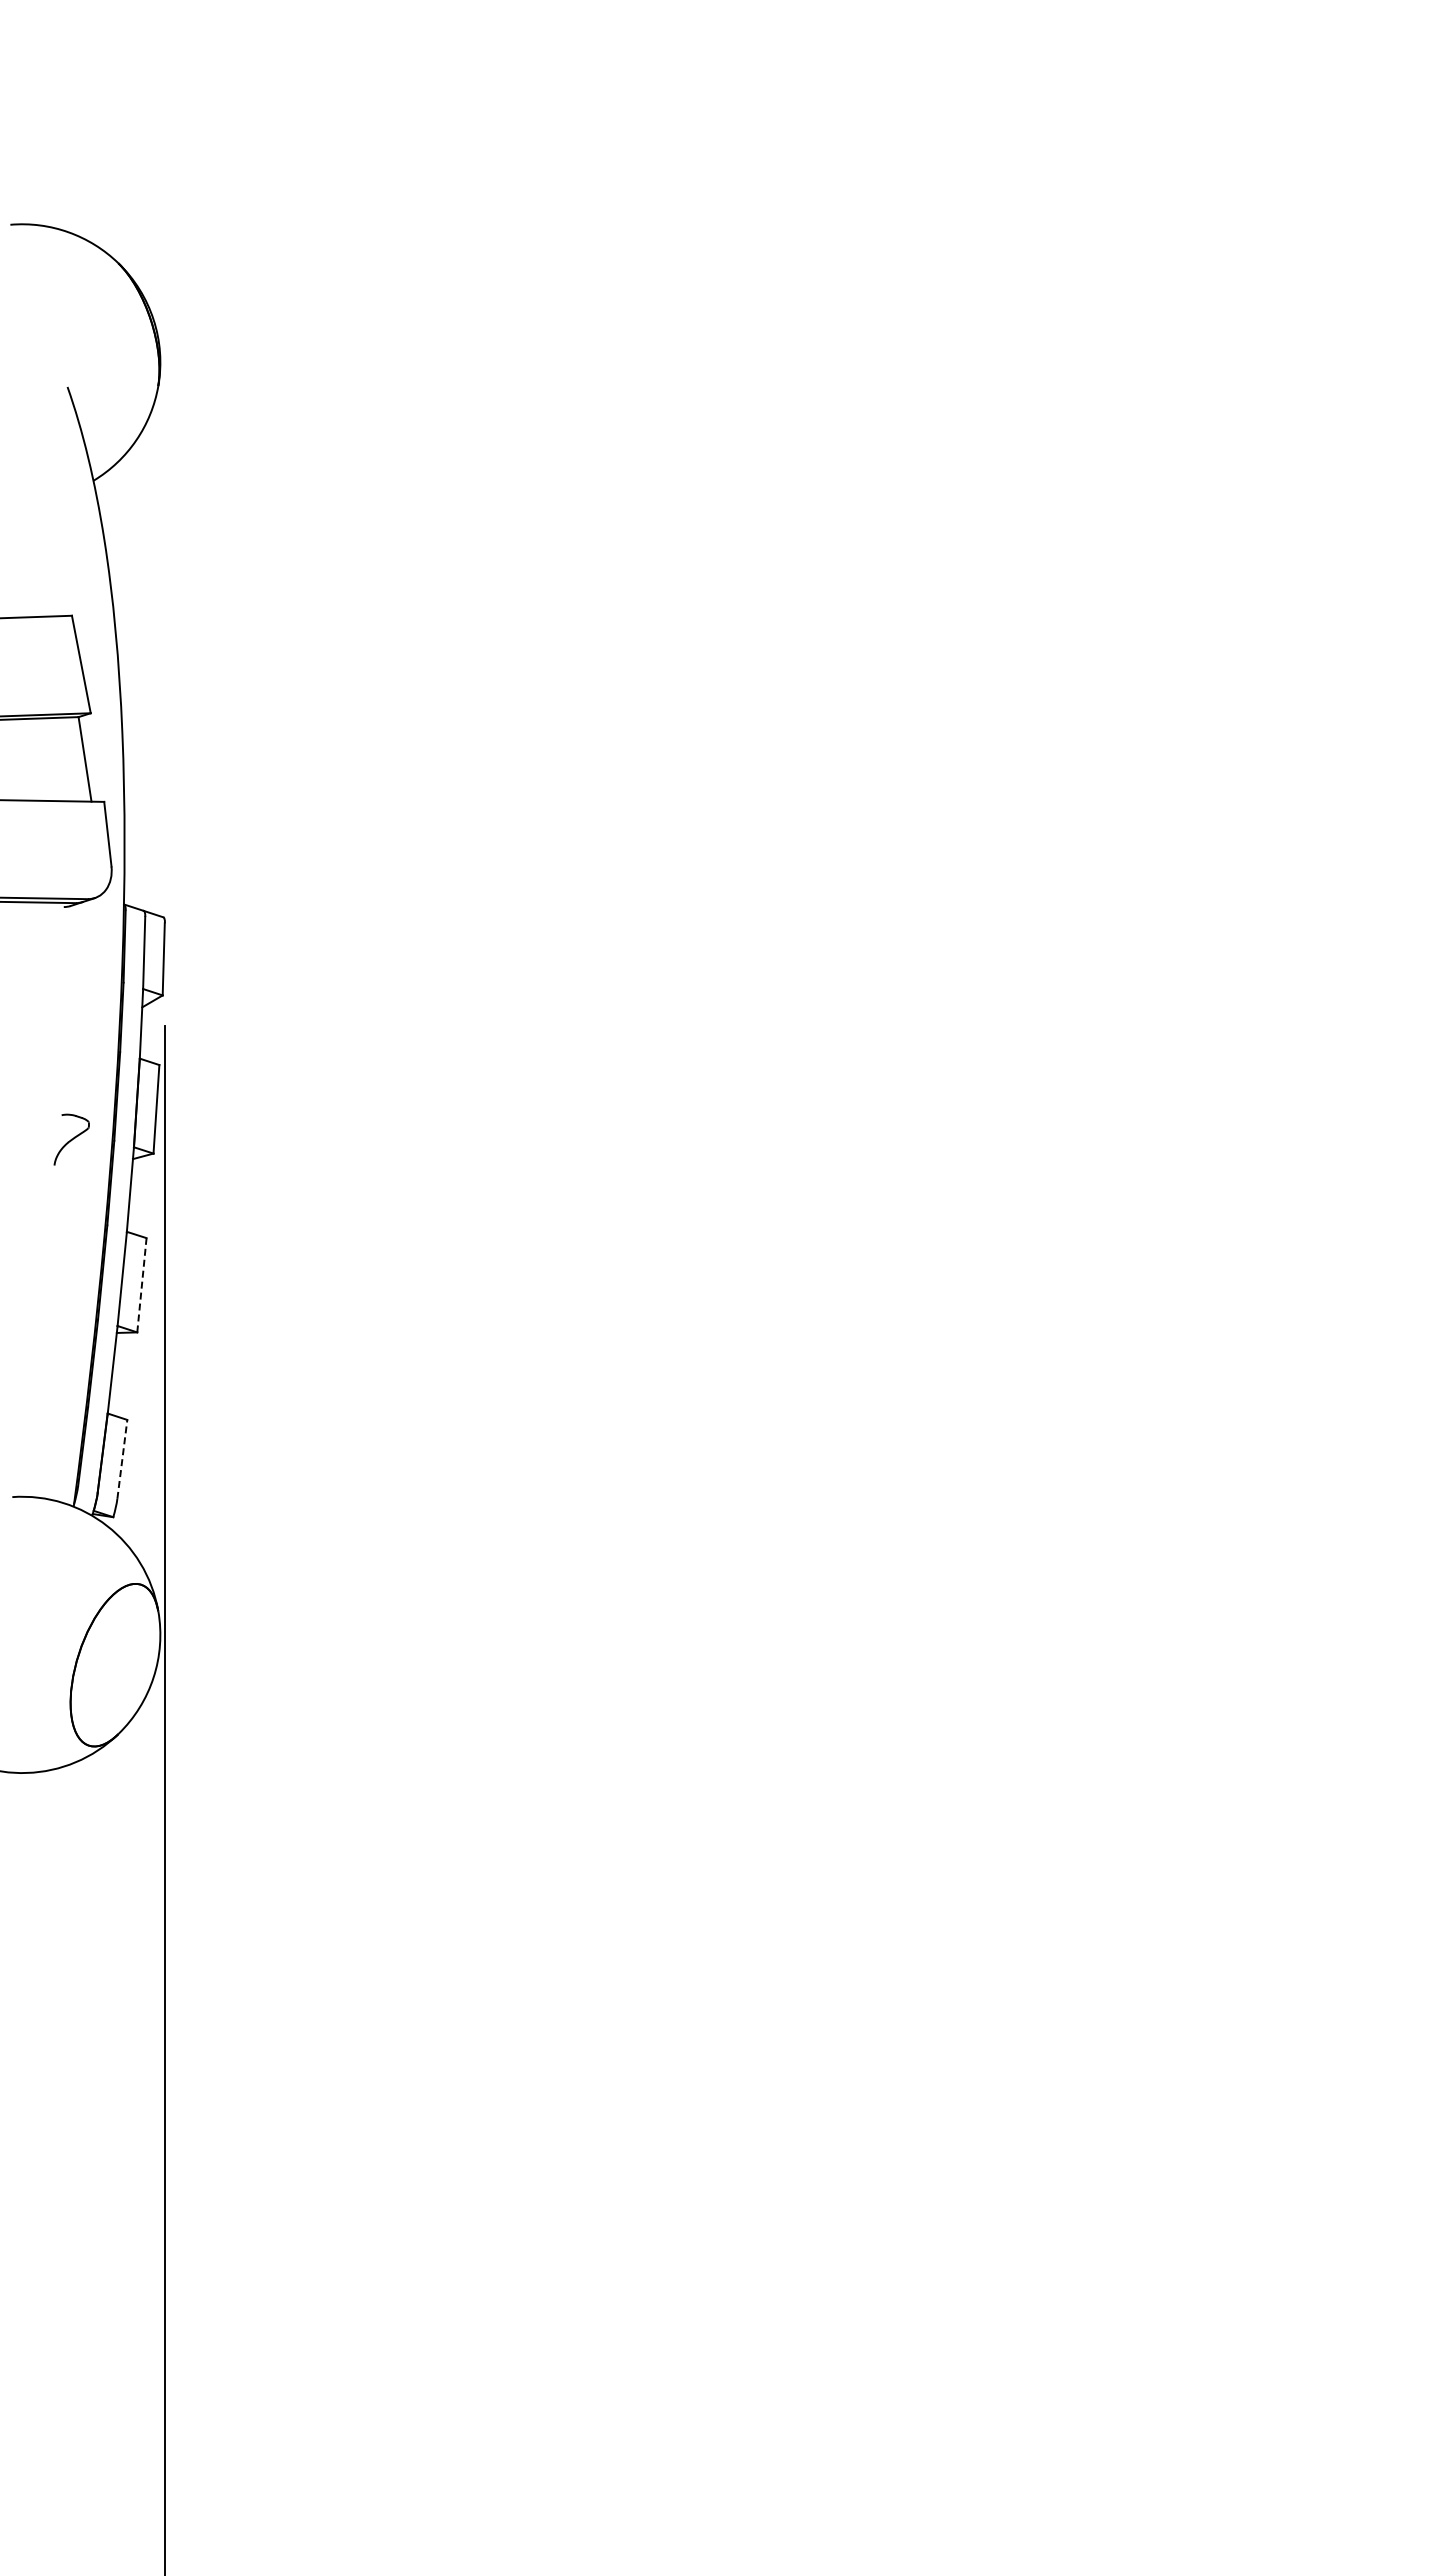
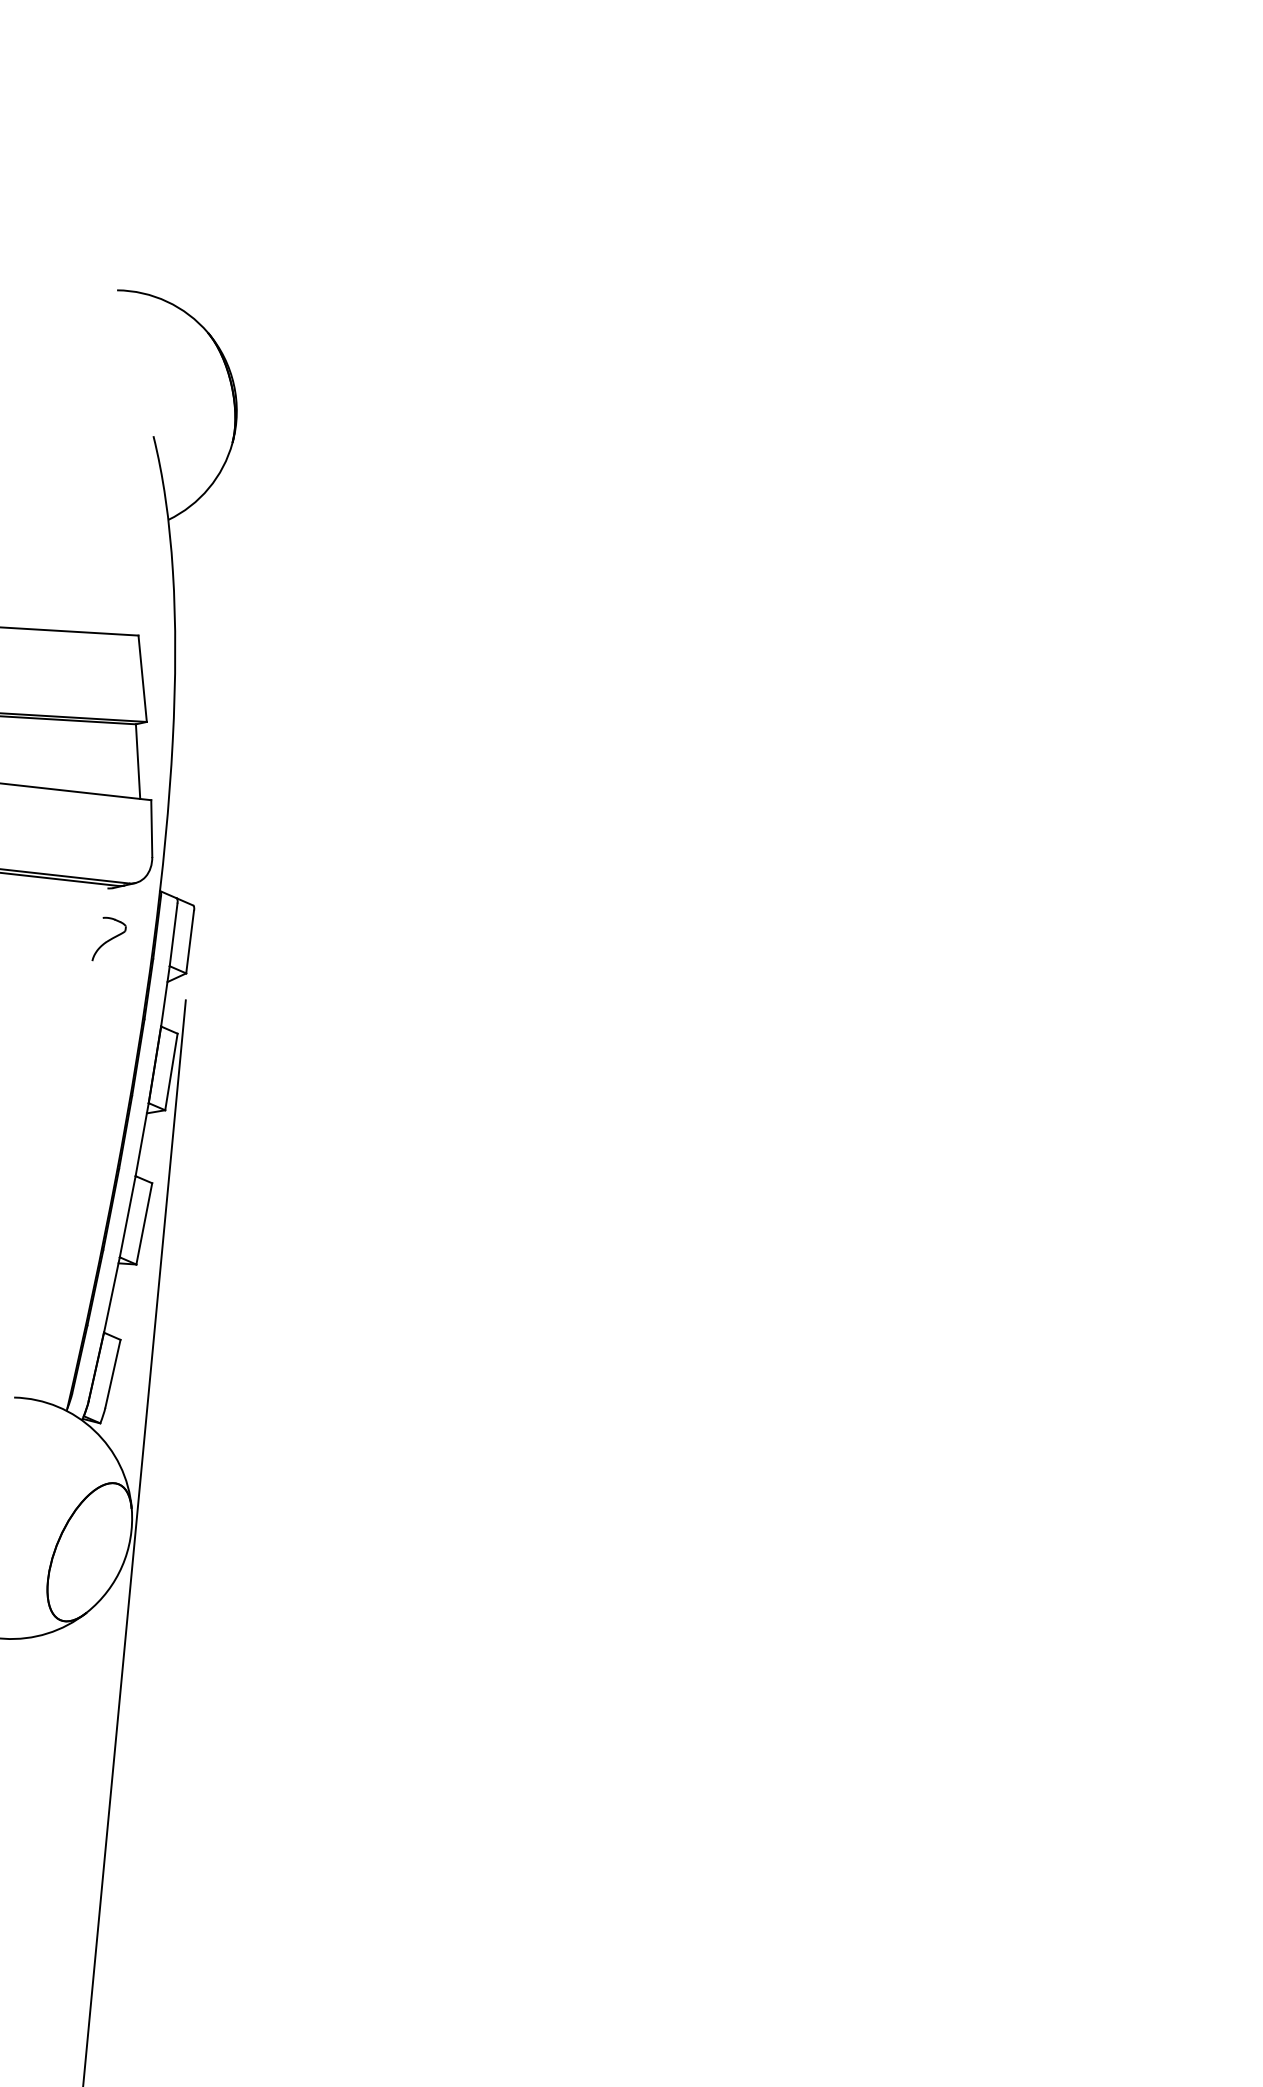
part: (71, 1139) -> (109, 939), moved
line: (141, 1284) -> (144, 1223), dashed -> solid
line: (122, 1459) -> (113, 1373), dashed -> solid

